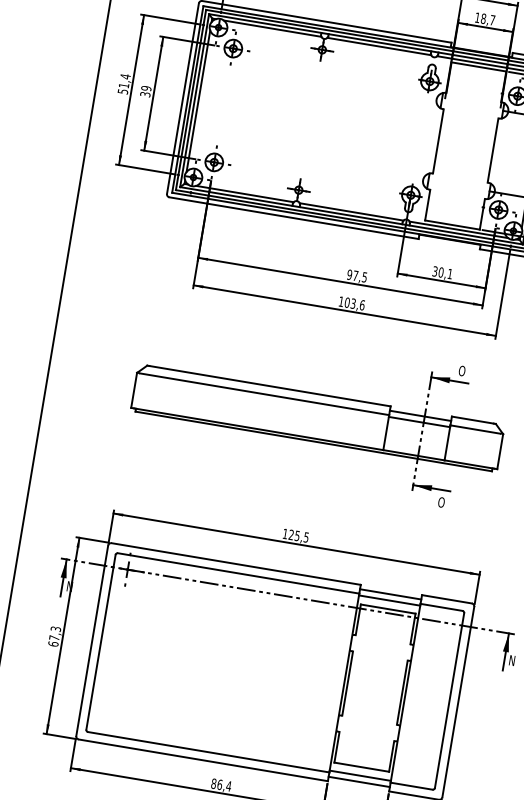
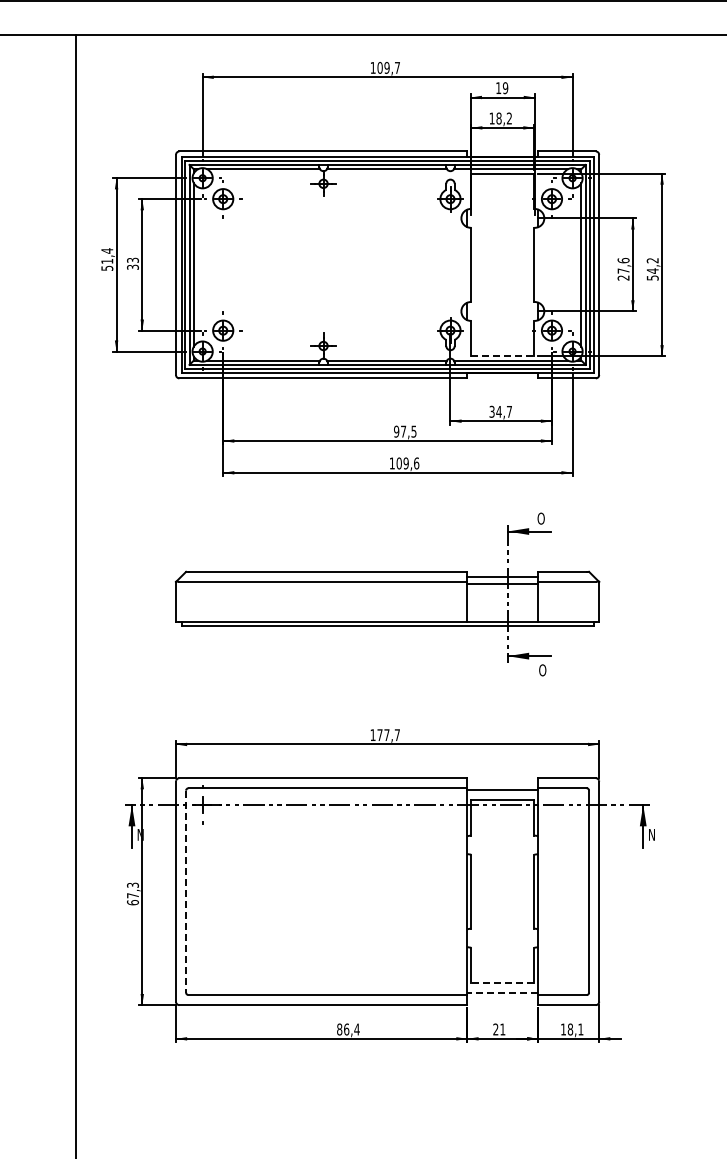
text: (491, 20) -> (508, 118), 18,7 -> 18,2
text: (145, 88) -> (132, 260), 39 -> 33
line: (452, 225) -> (502, 356), solid -> dashed
text: (445, 272) -> (503, 411), 30,1 -> 34,7
text: (352, 303) -> (405, 463), 103,6 -> 109,6
text: (298, 536) -> (388, 735), 125,5 -> 177,7
line: (390, 594) -> (502, 783), removed
line: (101, 642) -> (186, 891), solid -> dashed
line: (361, 767) -> (502, 983), solid -> dashed
line: (360, 775) -> (502, 992), solid -> dashed
line: (358, 782) -> (502, 1000), removed

